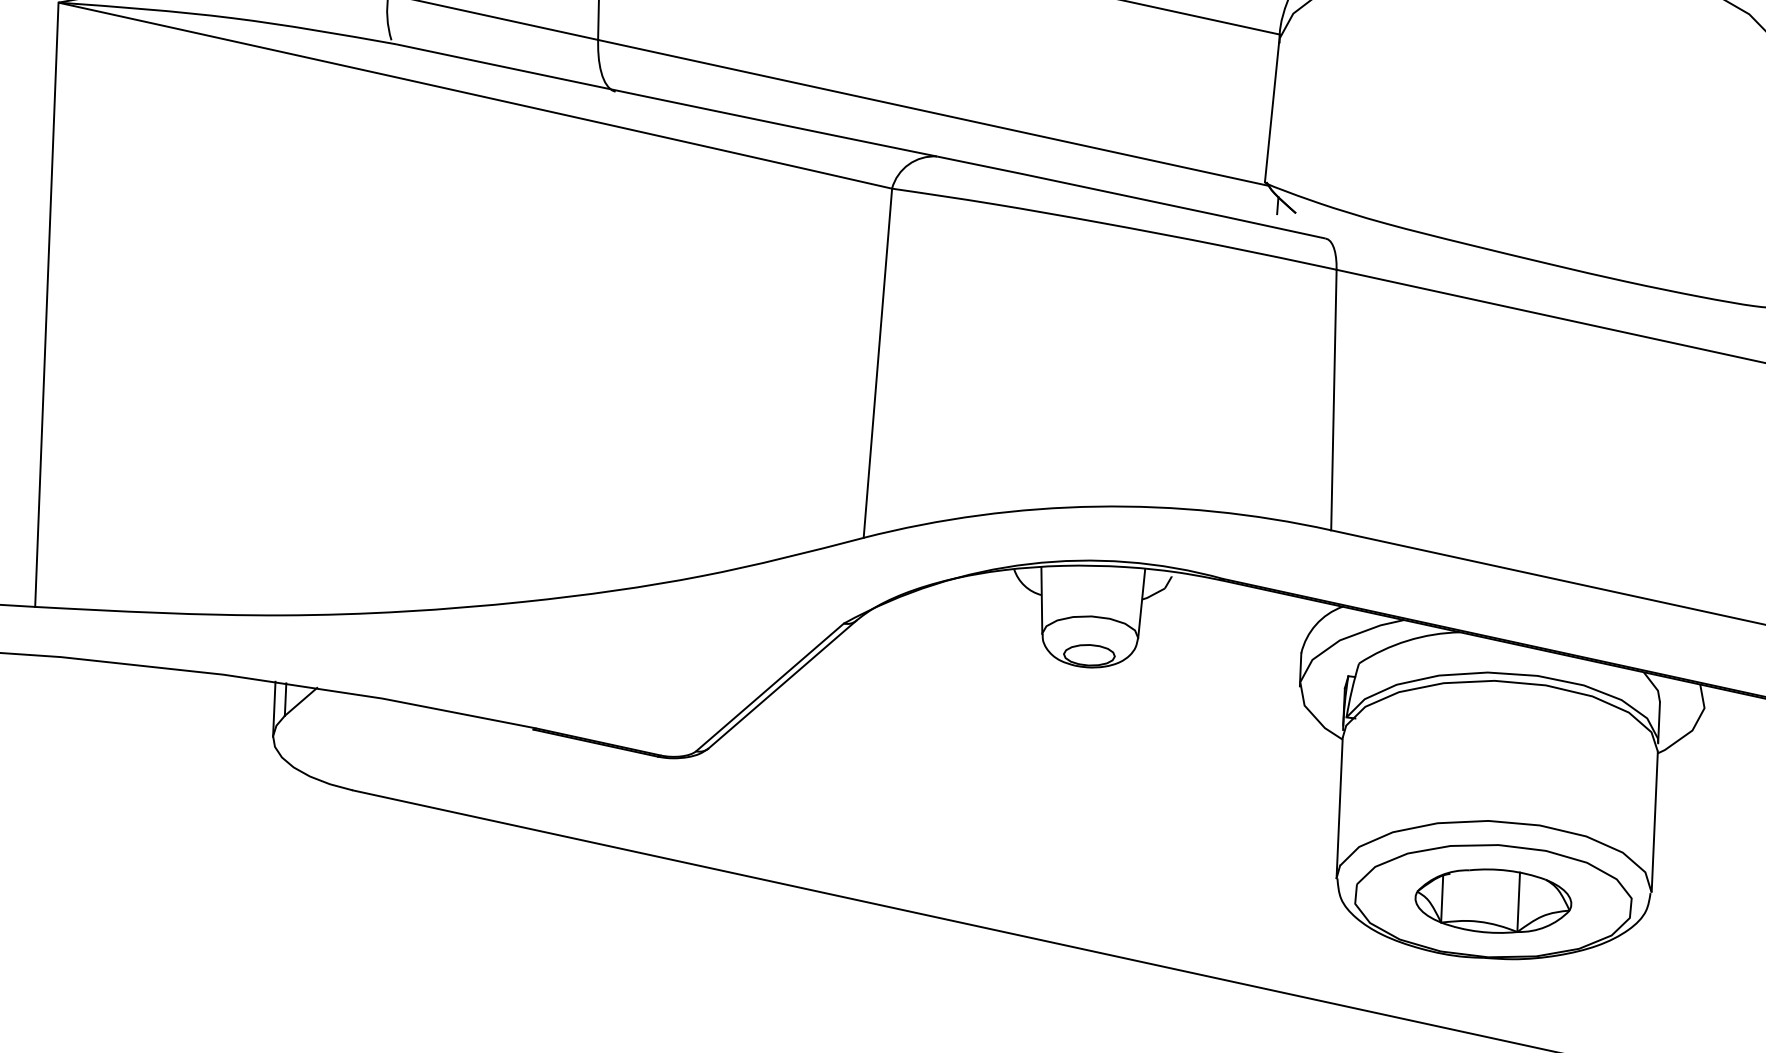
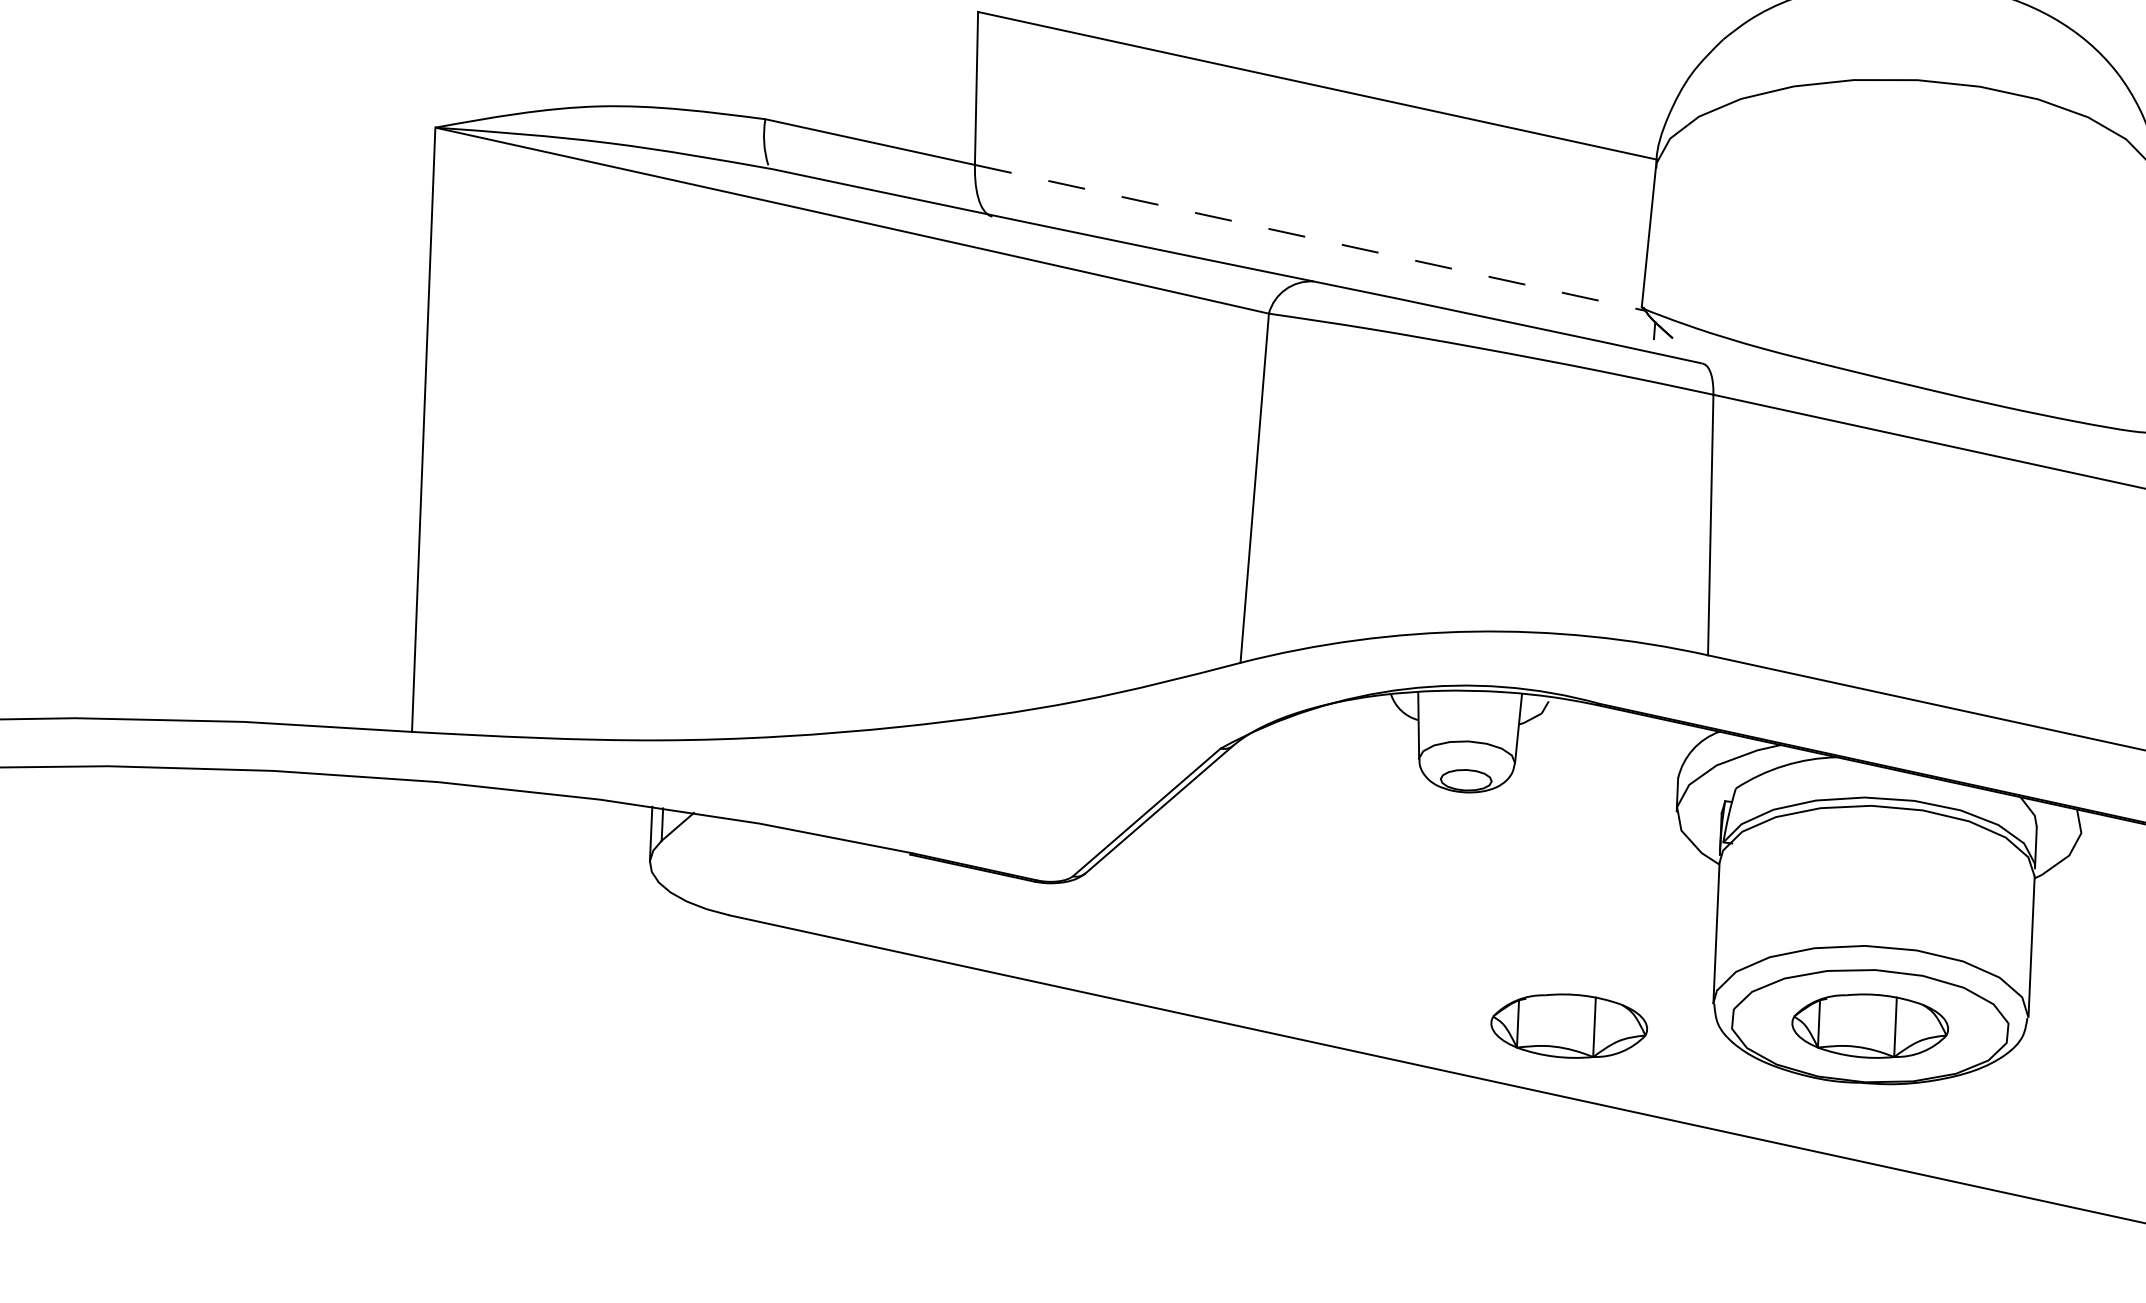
line: (934, 113) -> (1311, 238), solid -> dashed
part: (1191, 900) -> (1568, 1025), added

